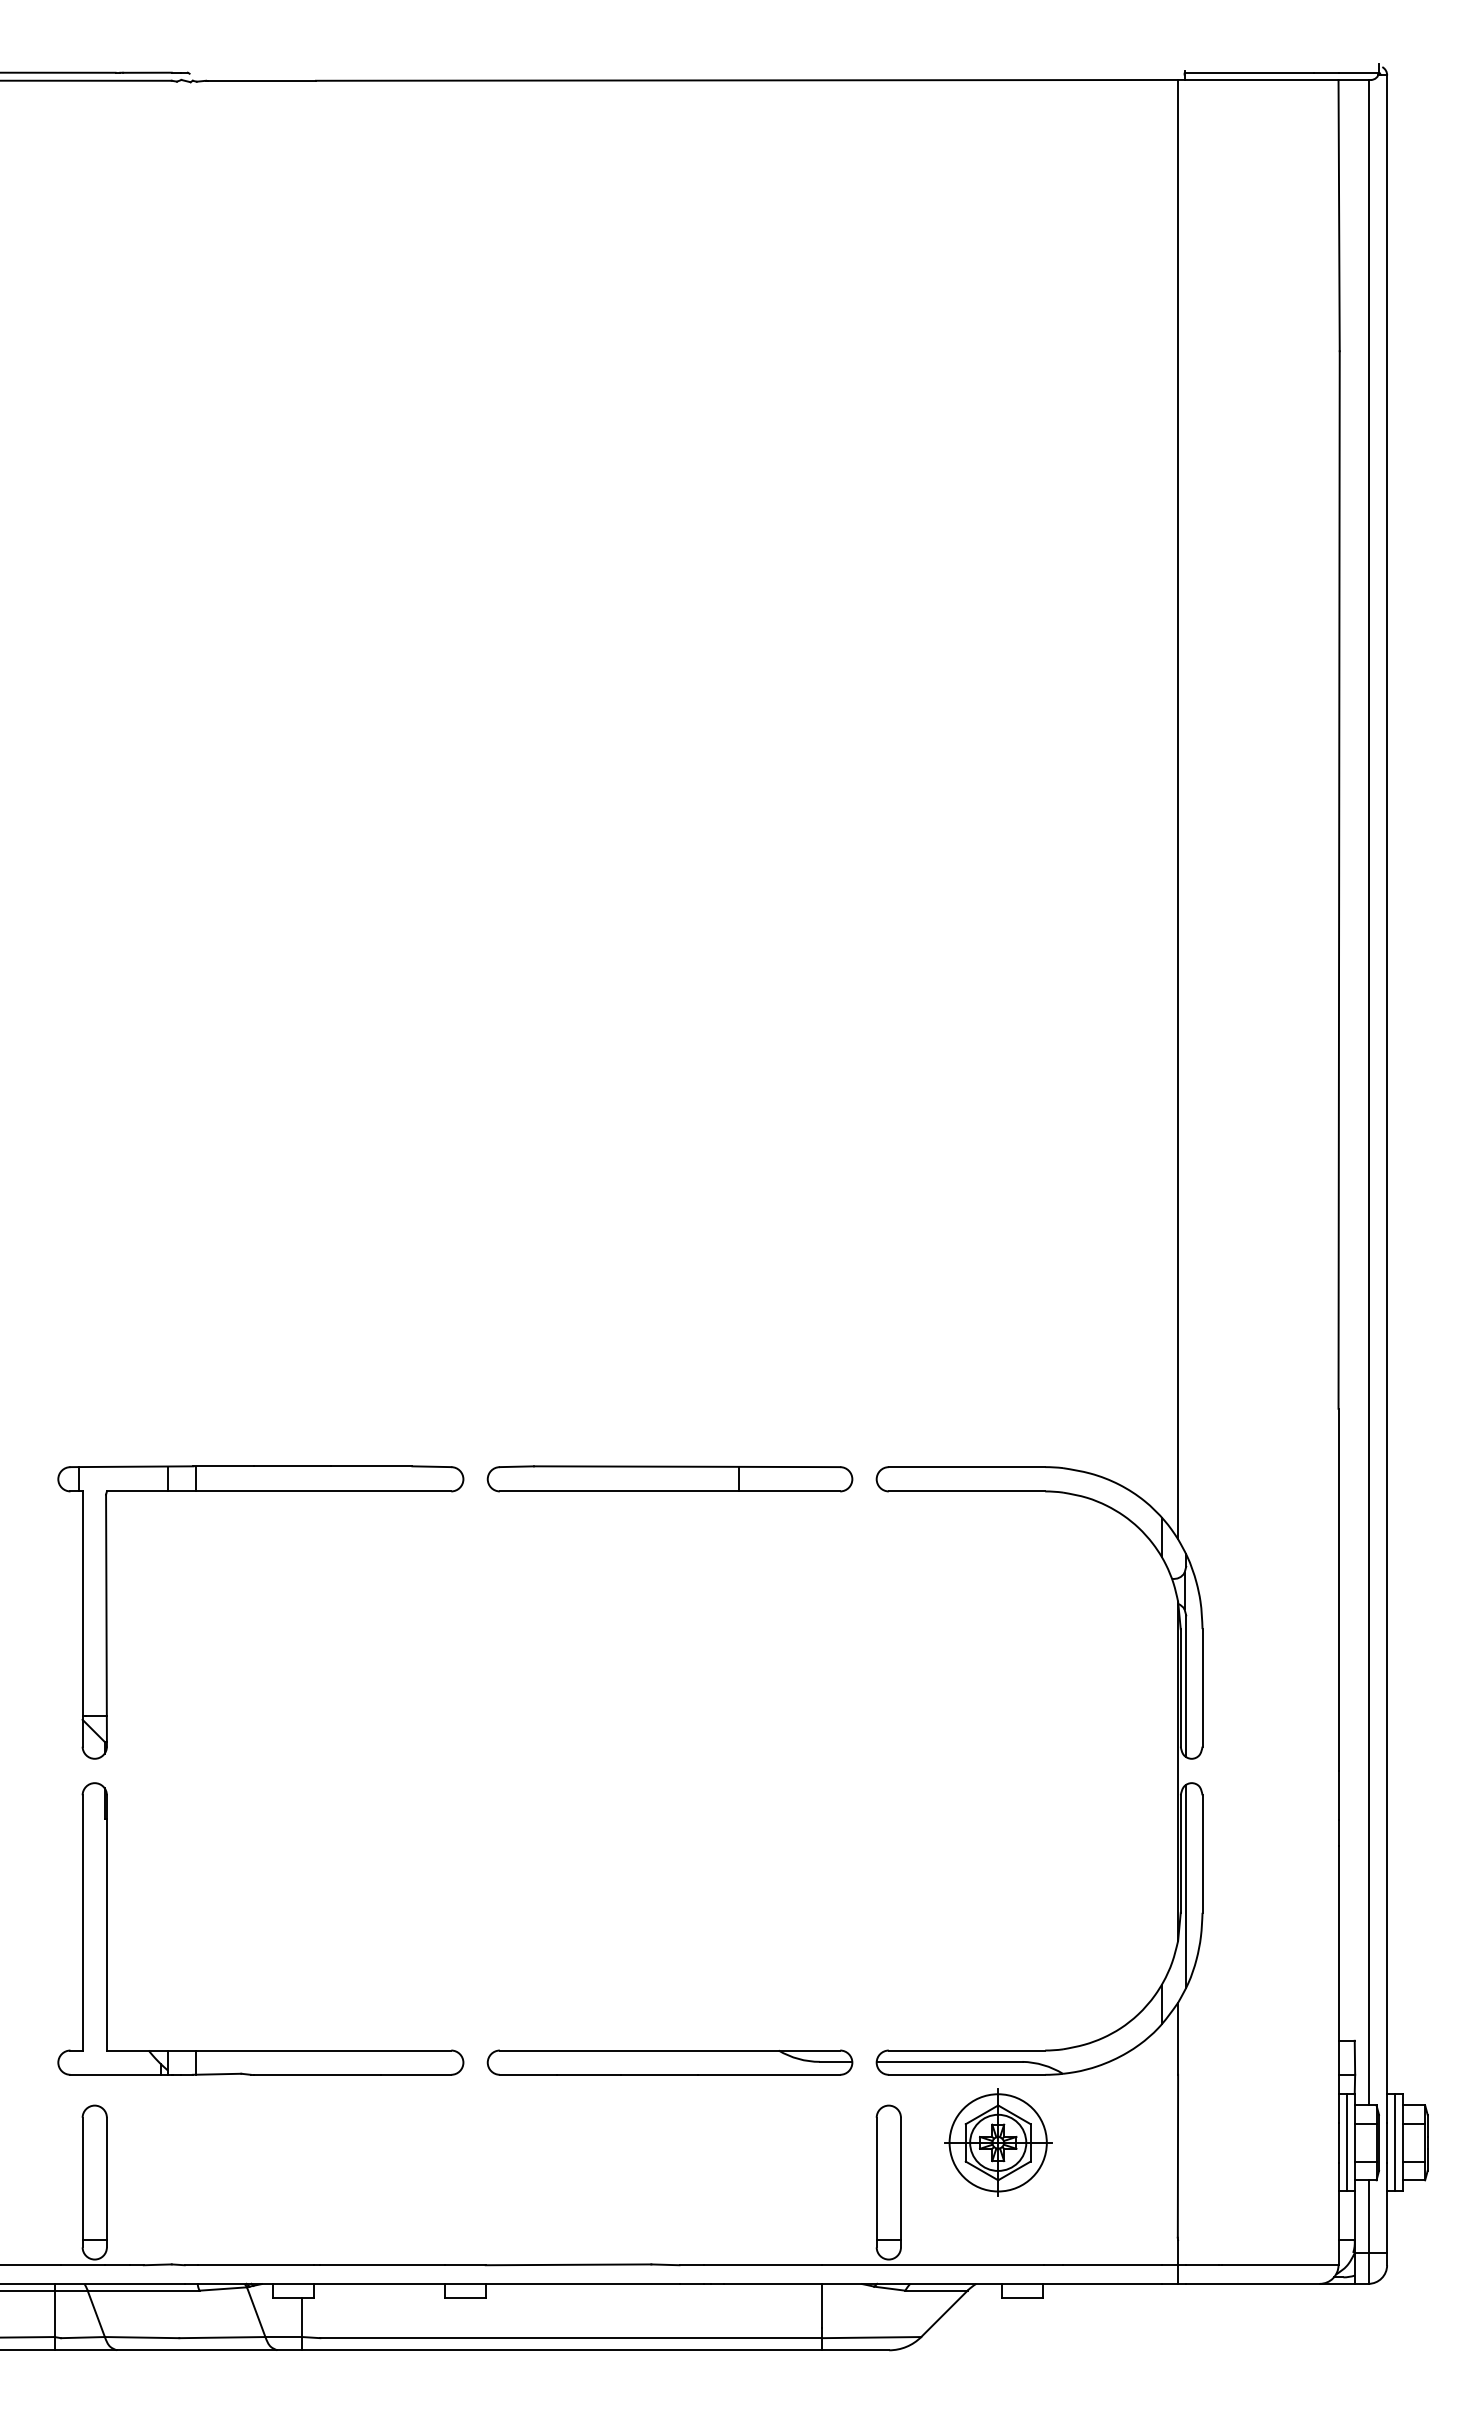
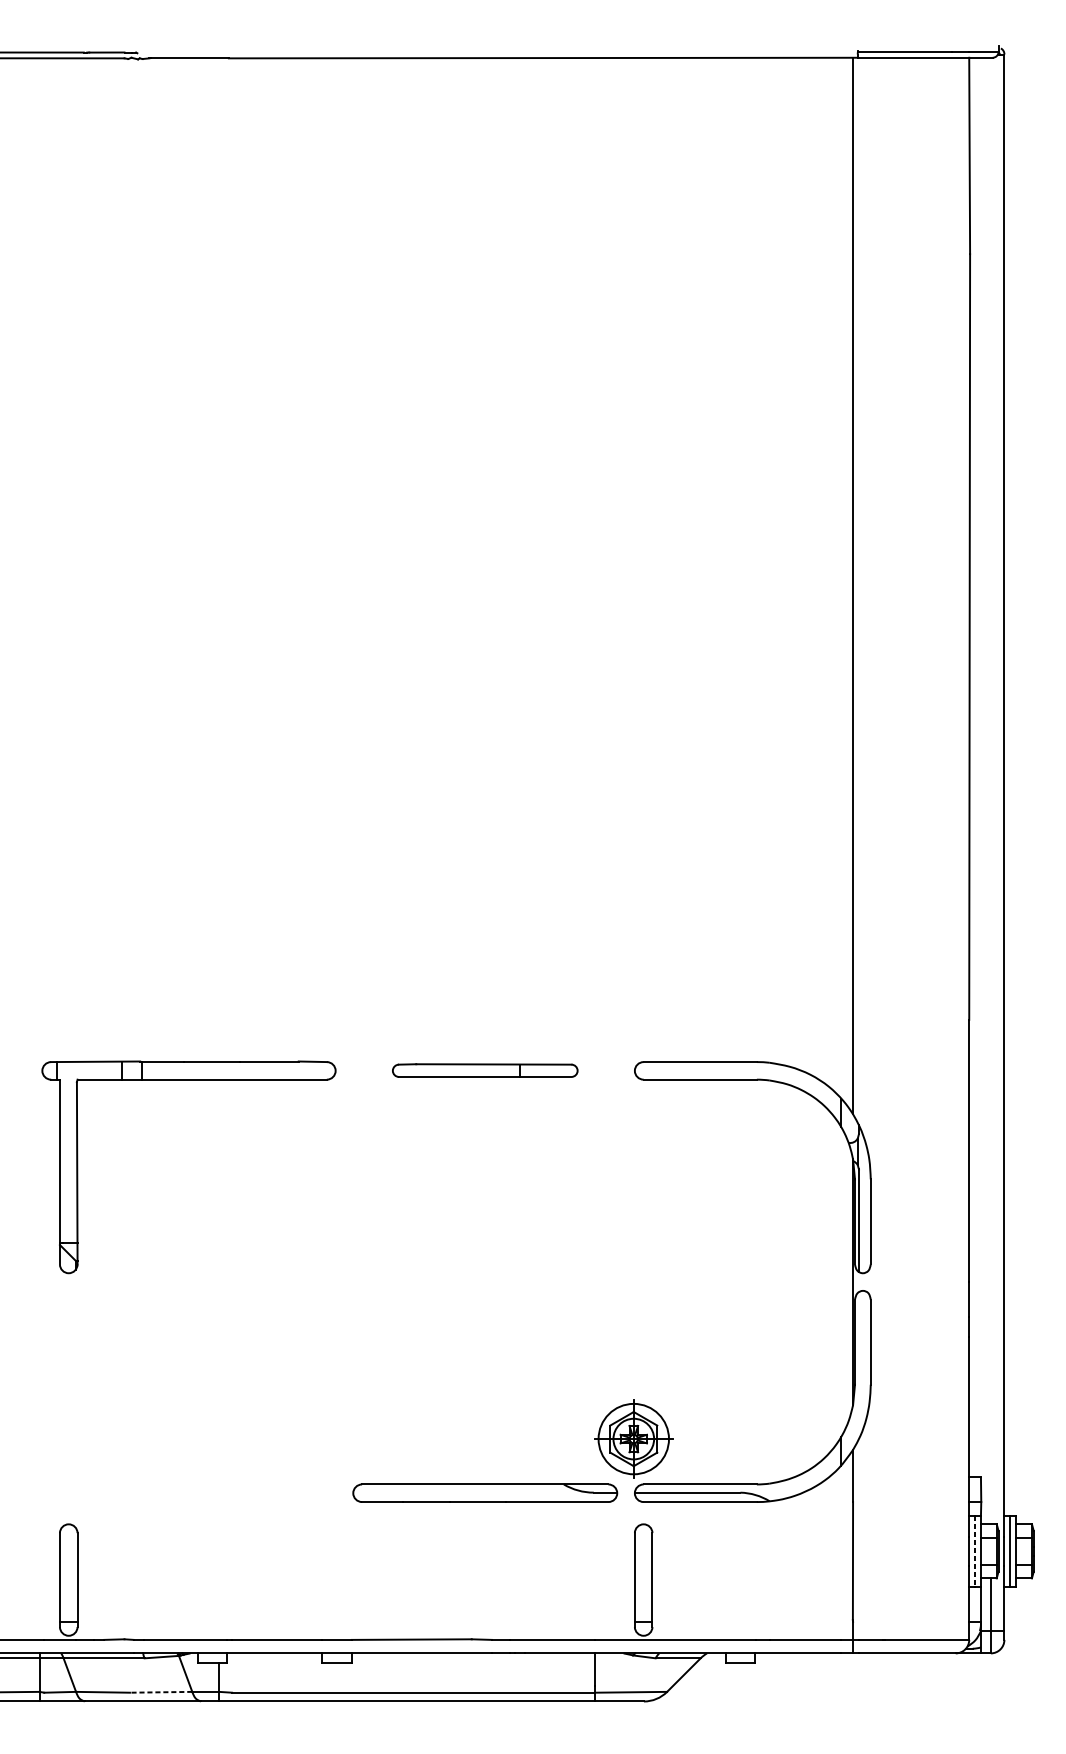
line: (1368, 1092) -> (990, 790), removed
part: (669, 1478) -> (484, 1070), size x0.7
line: (1186, 1885) -> (859, 1364), removed
part: (260, 2050) -> (188, 1484), removed
part: (998, 2142) -> (633, 1438), moved
line: (1346, 2142) -> (975, 1551), solid -> dashed
line: (221, 2337) -> (160, 1692), solid -> dashed

